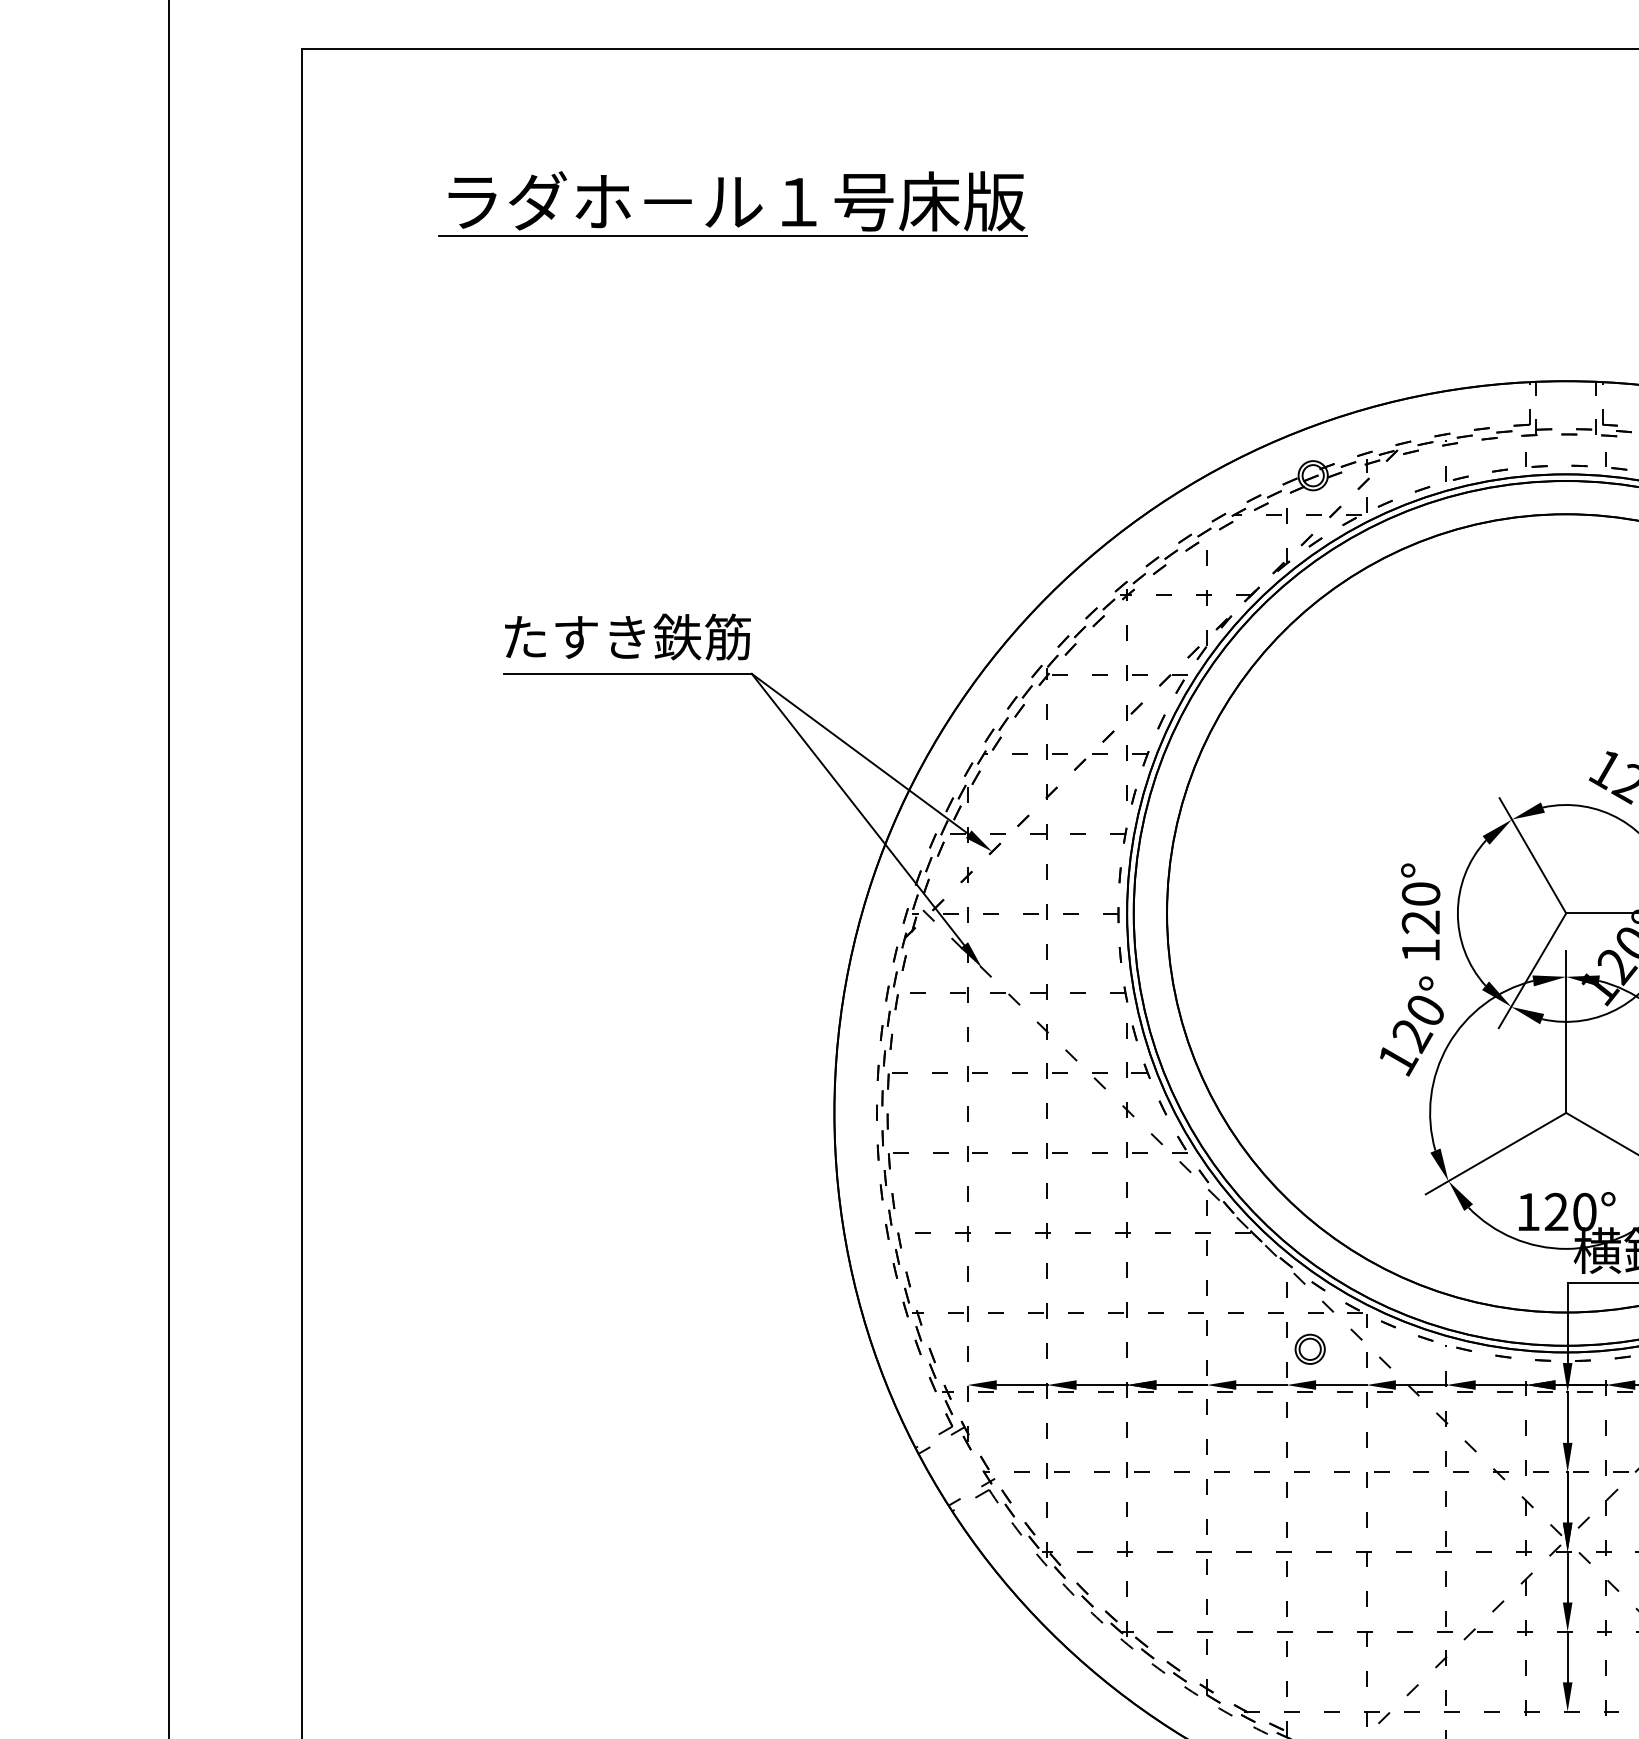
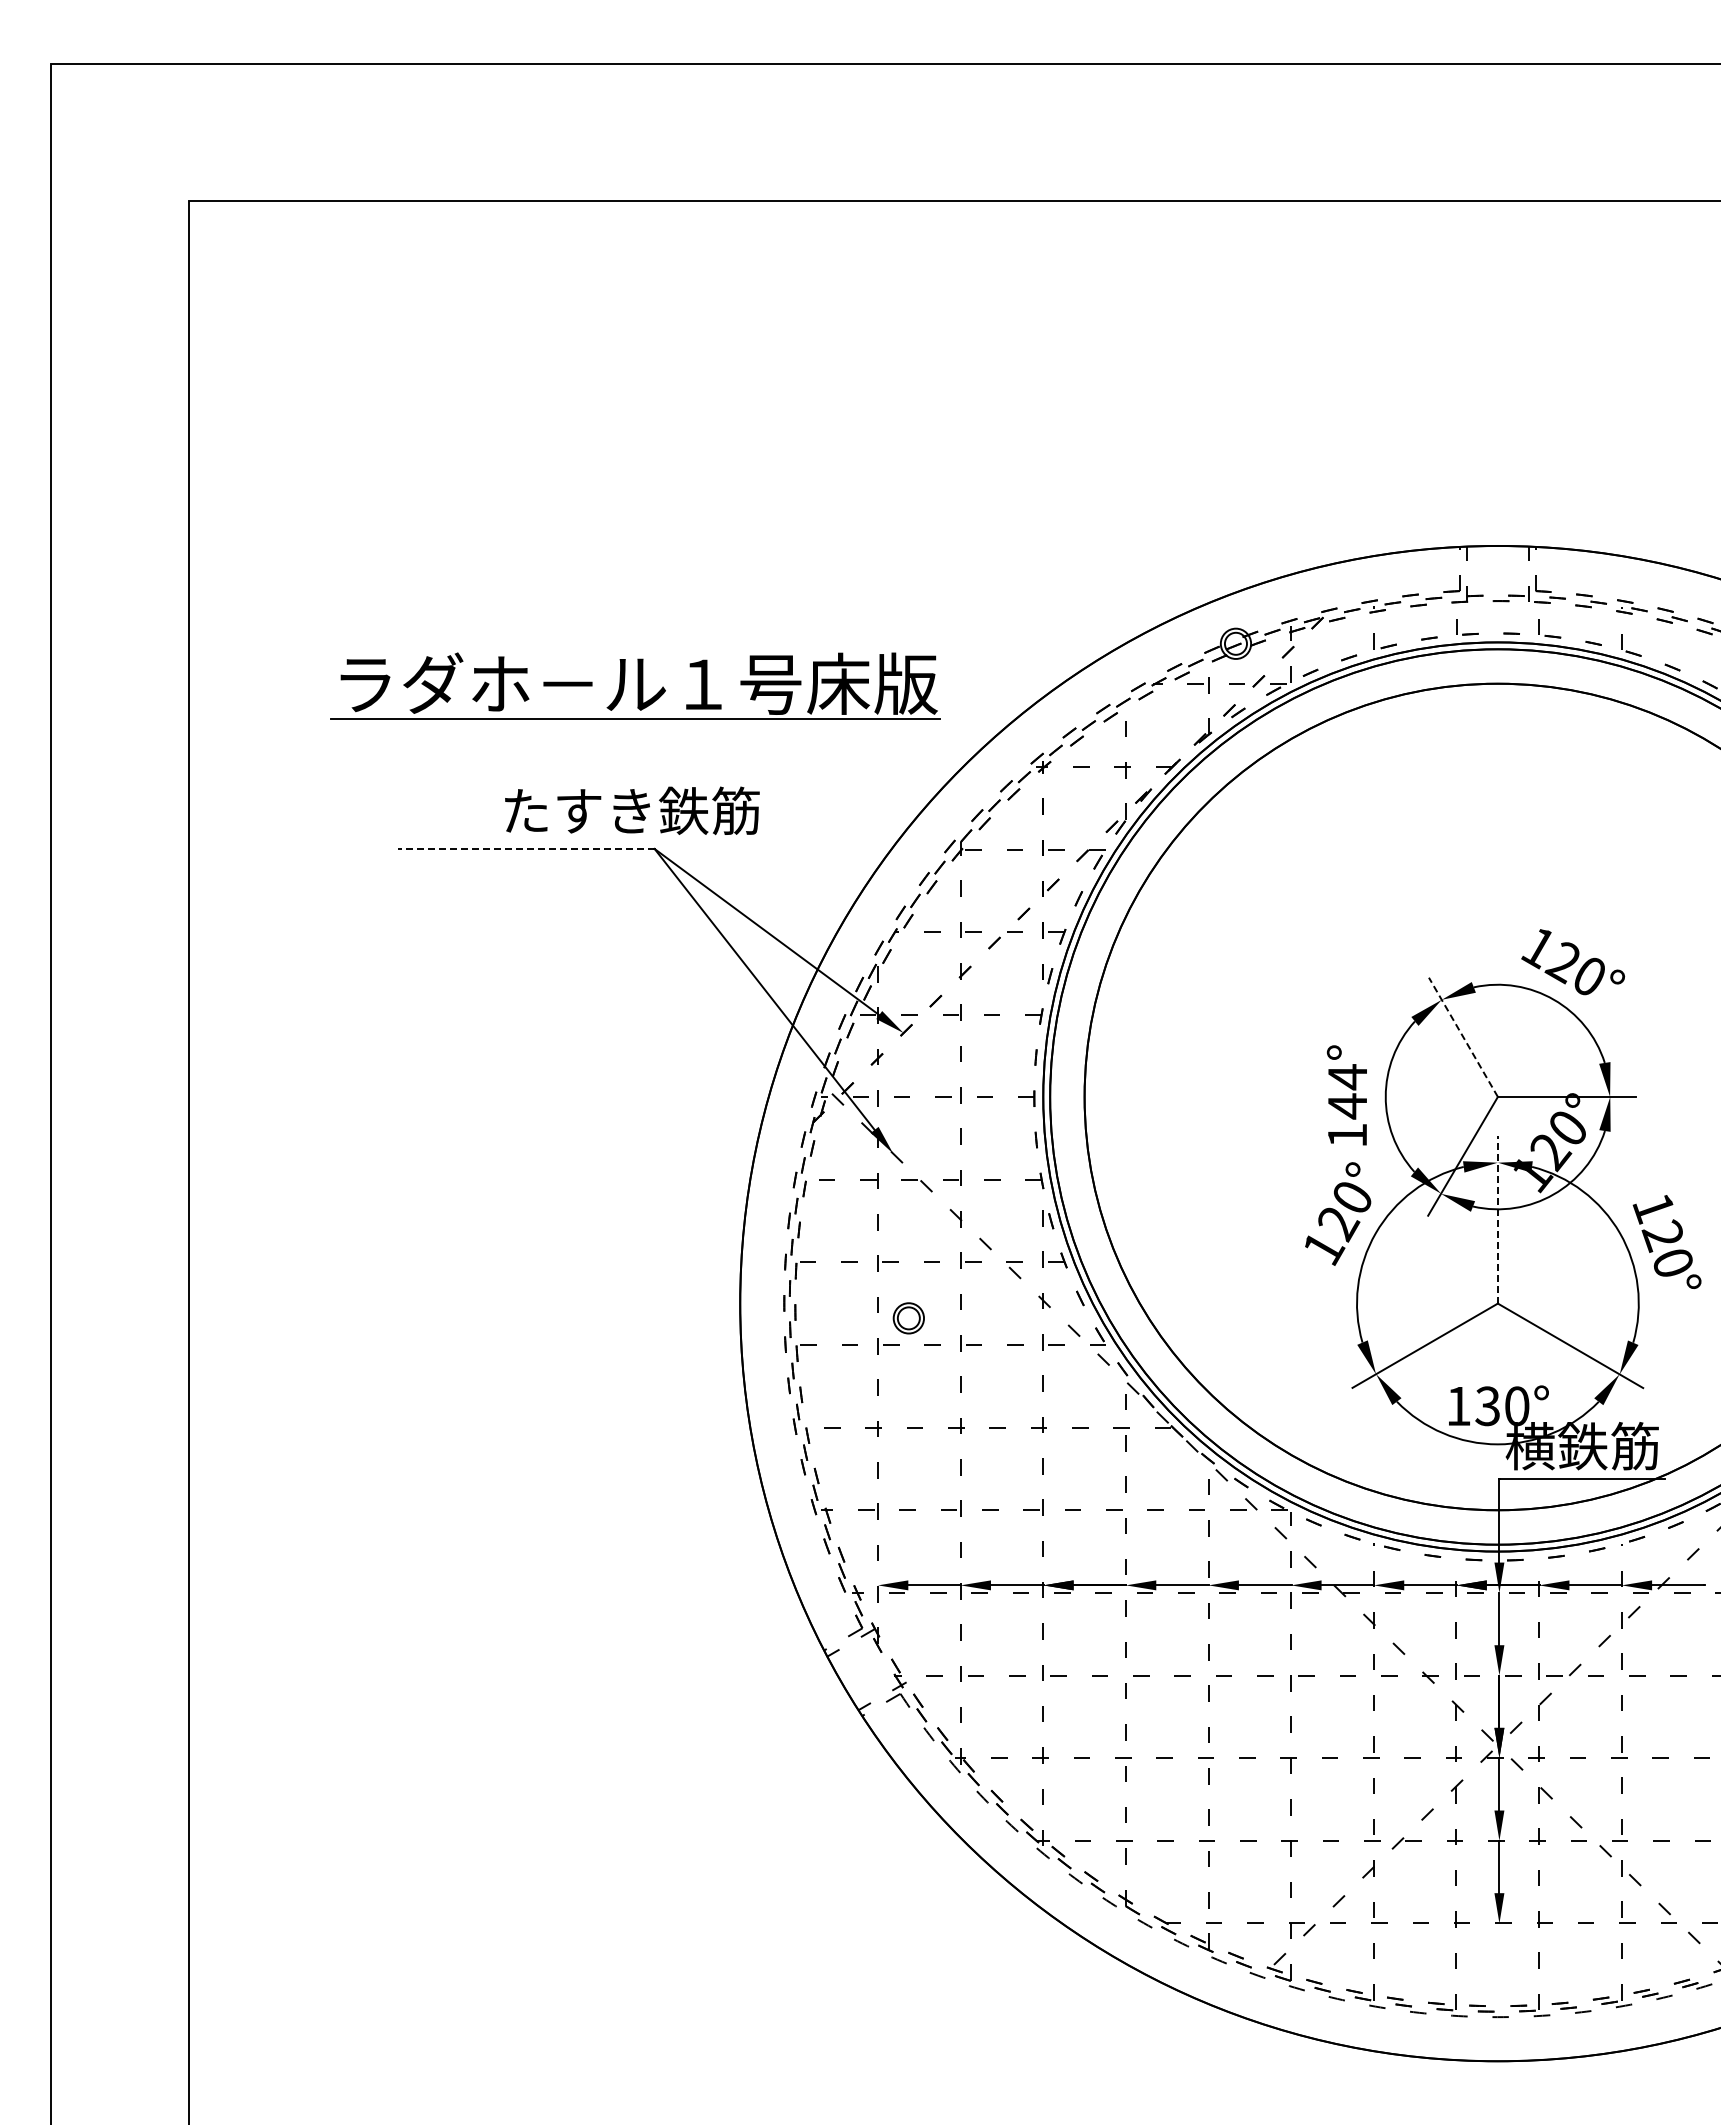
part: (733, 203) -> (635, 685), moved
text: (628, 636) -> (632, 810), moved
line: (628, 674) -> (526, 849), solid -> dashed
line: (1532, 855) -> (1463, 1037), solid -> dashed
text: (1420, 908) -> (1347, 1091), 120° -> 144°
line: (1565, 1031) -> (1497, 1219), solid -> dashed
text: (1556, 1212) -> (1487, 1406), 120° -> 130°
part: (1309, 1349) -> (908, 1318), moved

